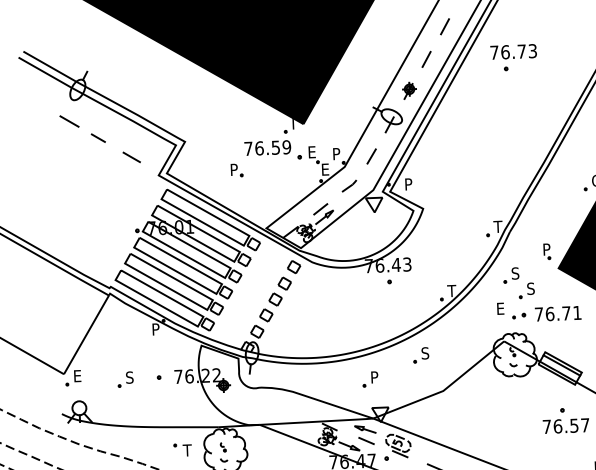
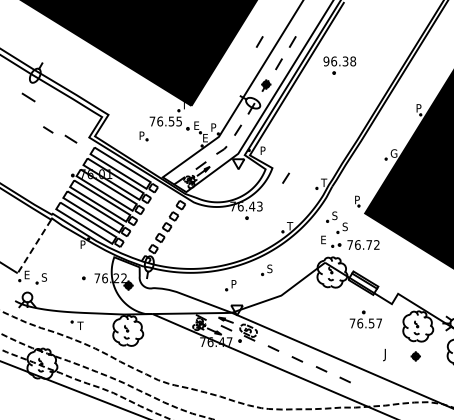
line: (397, 27) -> (259, 41), added
text: (513, 52) -> (339, 61), 76.73 -> 96.38
line: (98, 137) -> (48, 129), moved
text: (287, 147) -> (179, 121), 76.59 -> 76.55
line: (131, 156) -> (70, 138), moved
line: (442, 221) -> (285, 177), added
text: (576, 312) -> (376, 244), 76.71 -> 76.72
line: (86, 334) -> (34, 246), solid -> dashed
part: (124, 379) -> (40, 278), moved
part: (181, 448) -> (76, 324), moved

